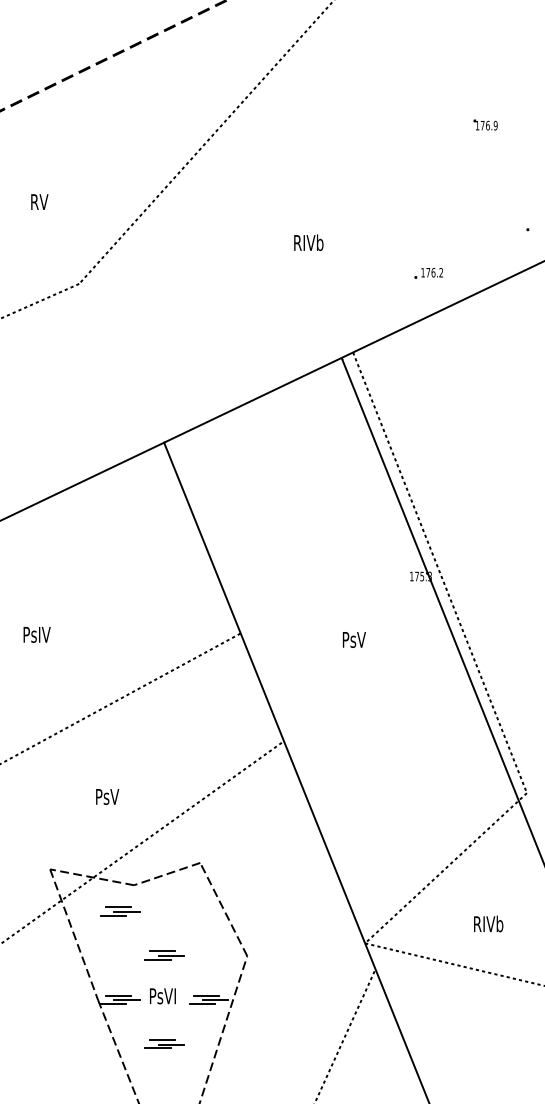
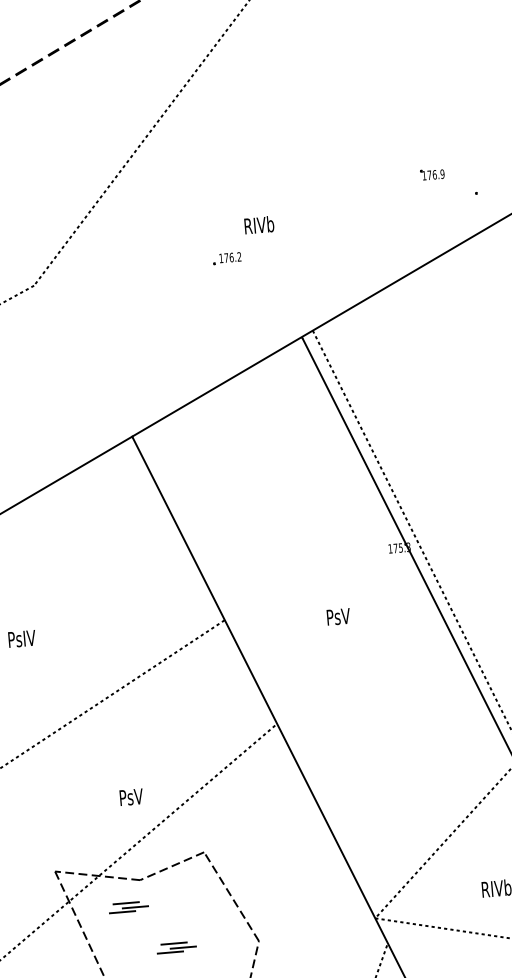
part: (485, 124) -> (432, 173), moved
part: (428, 273) -> (226, 258), moved
text: (107, 796) -> (131, 796), moved

